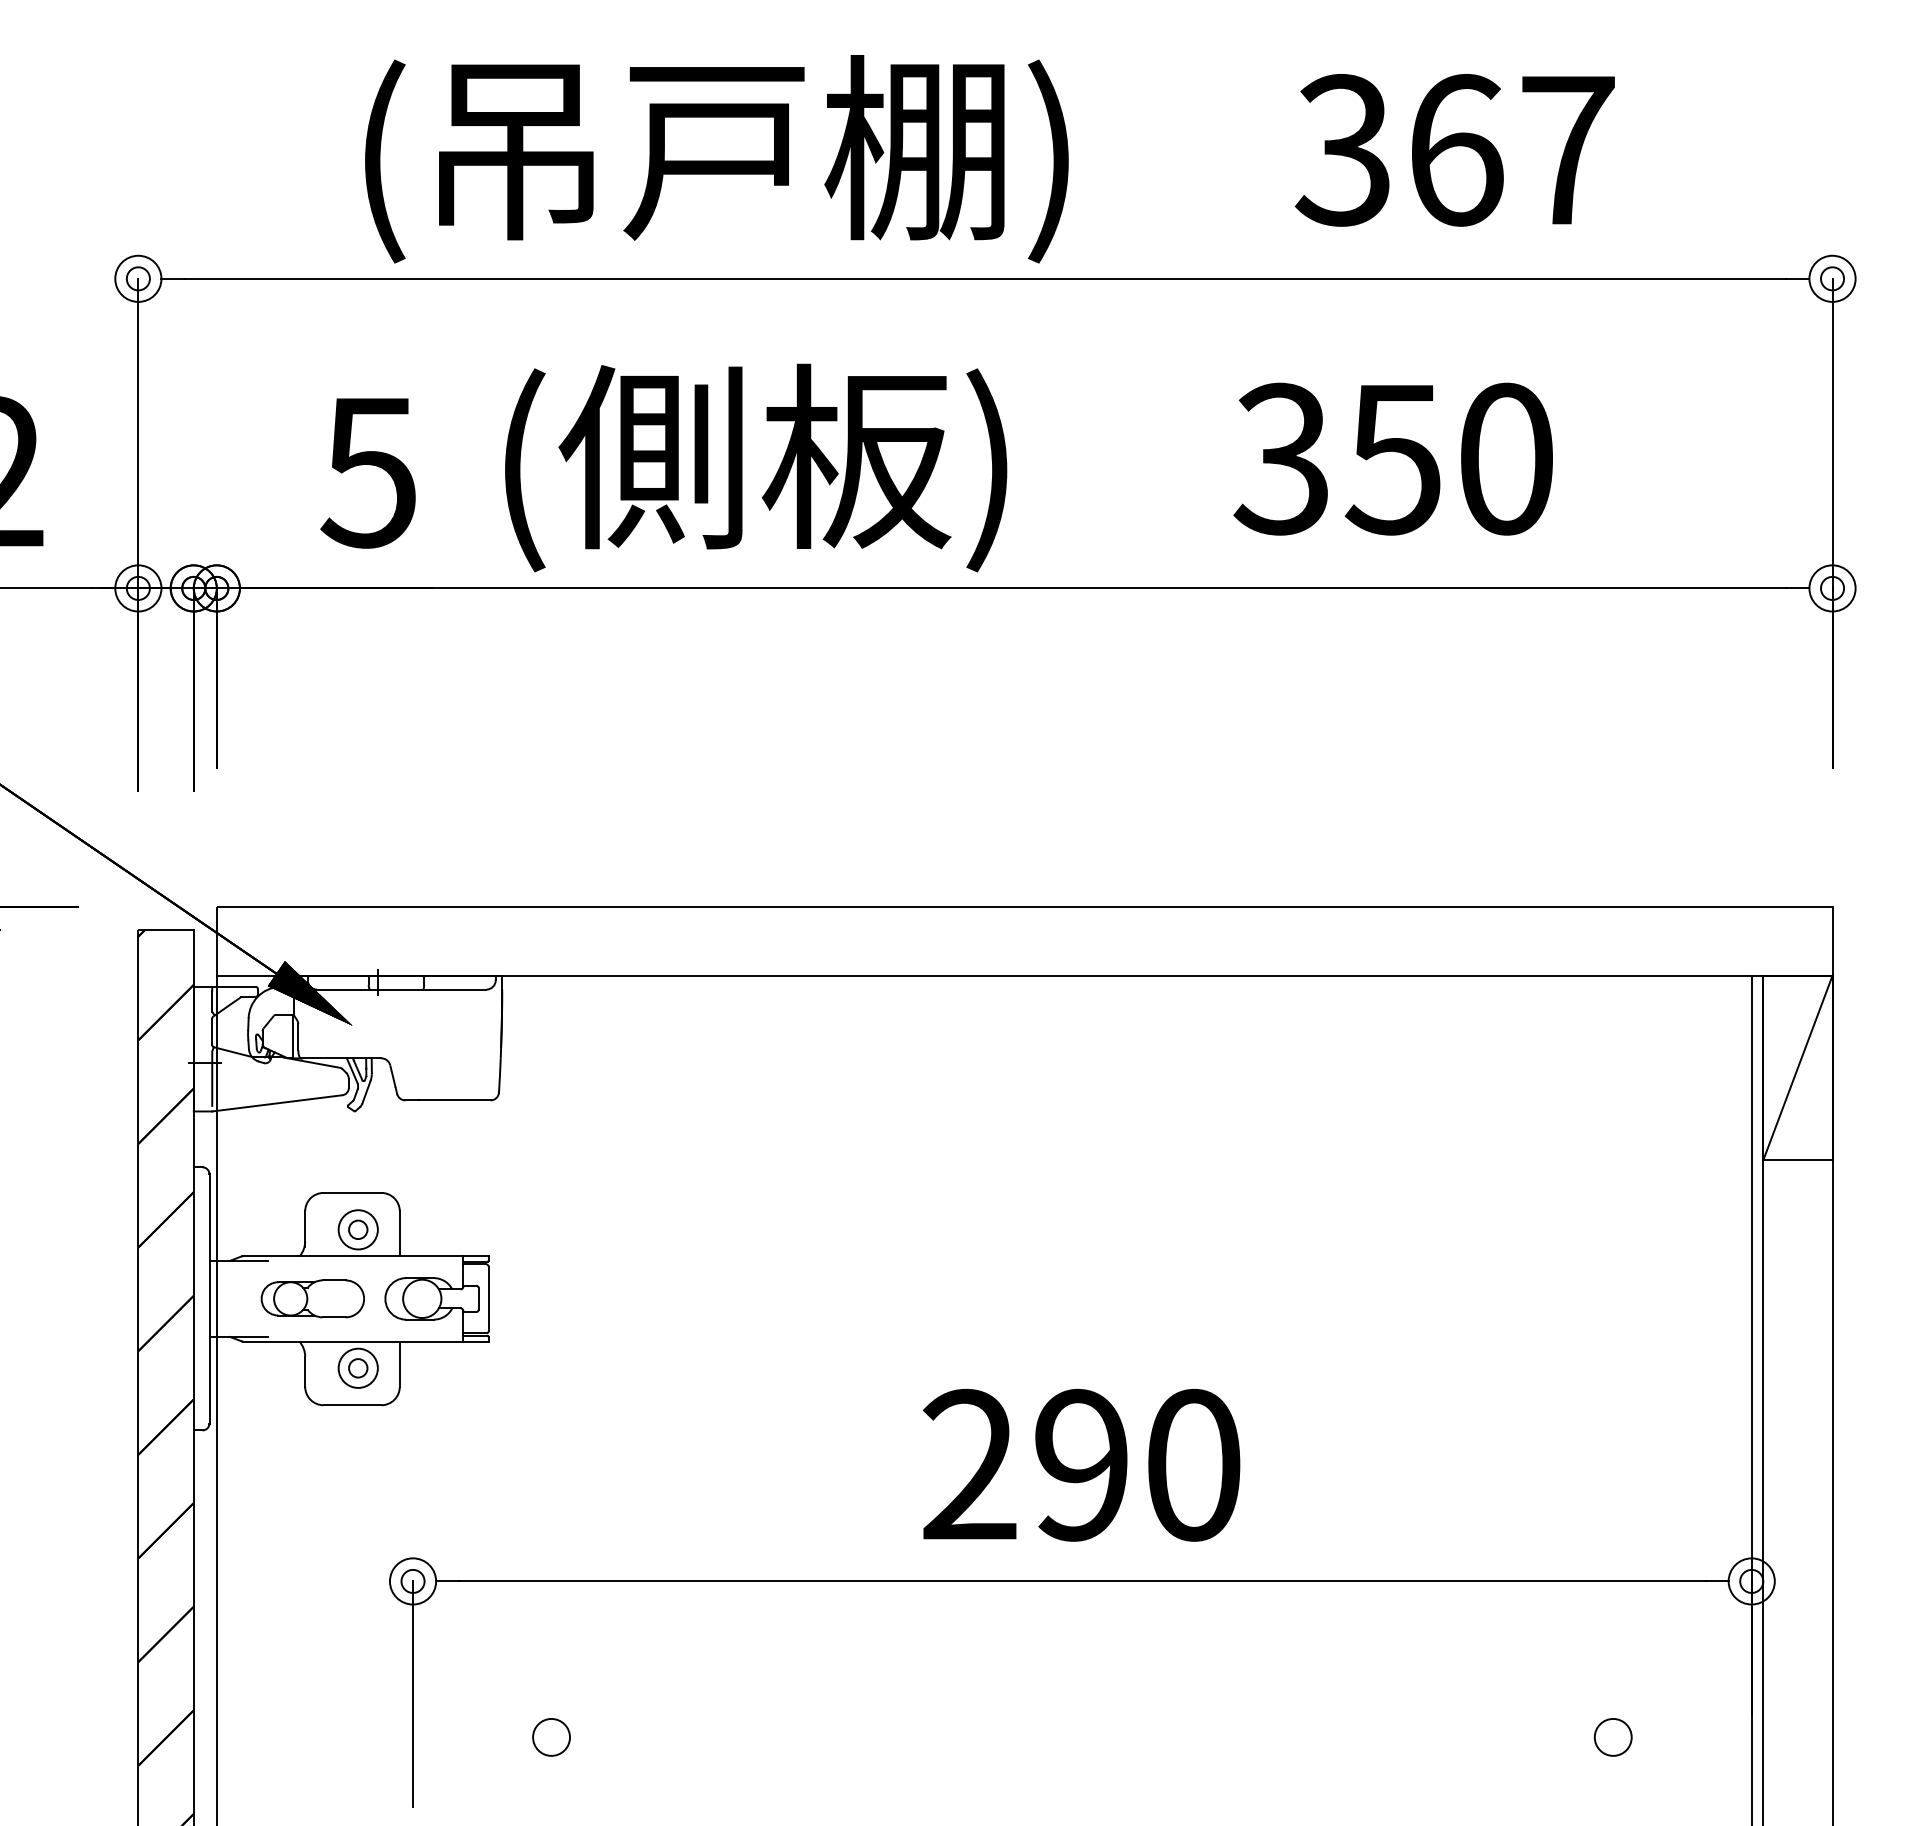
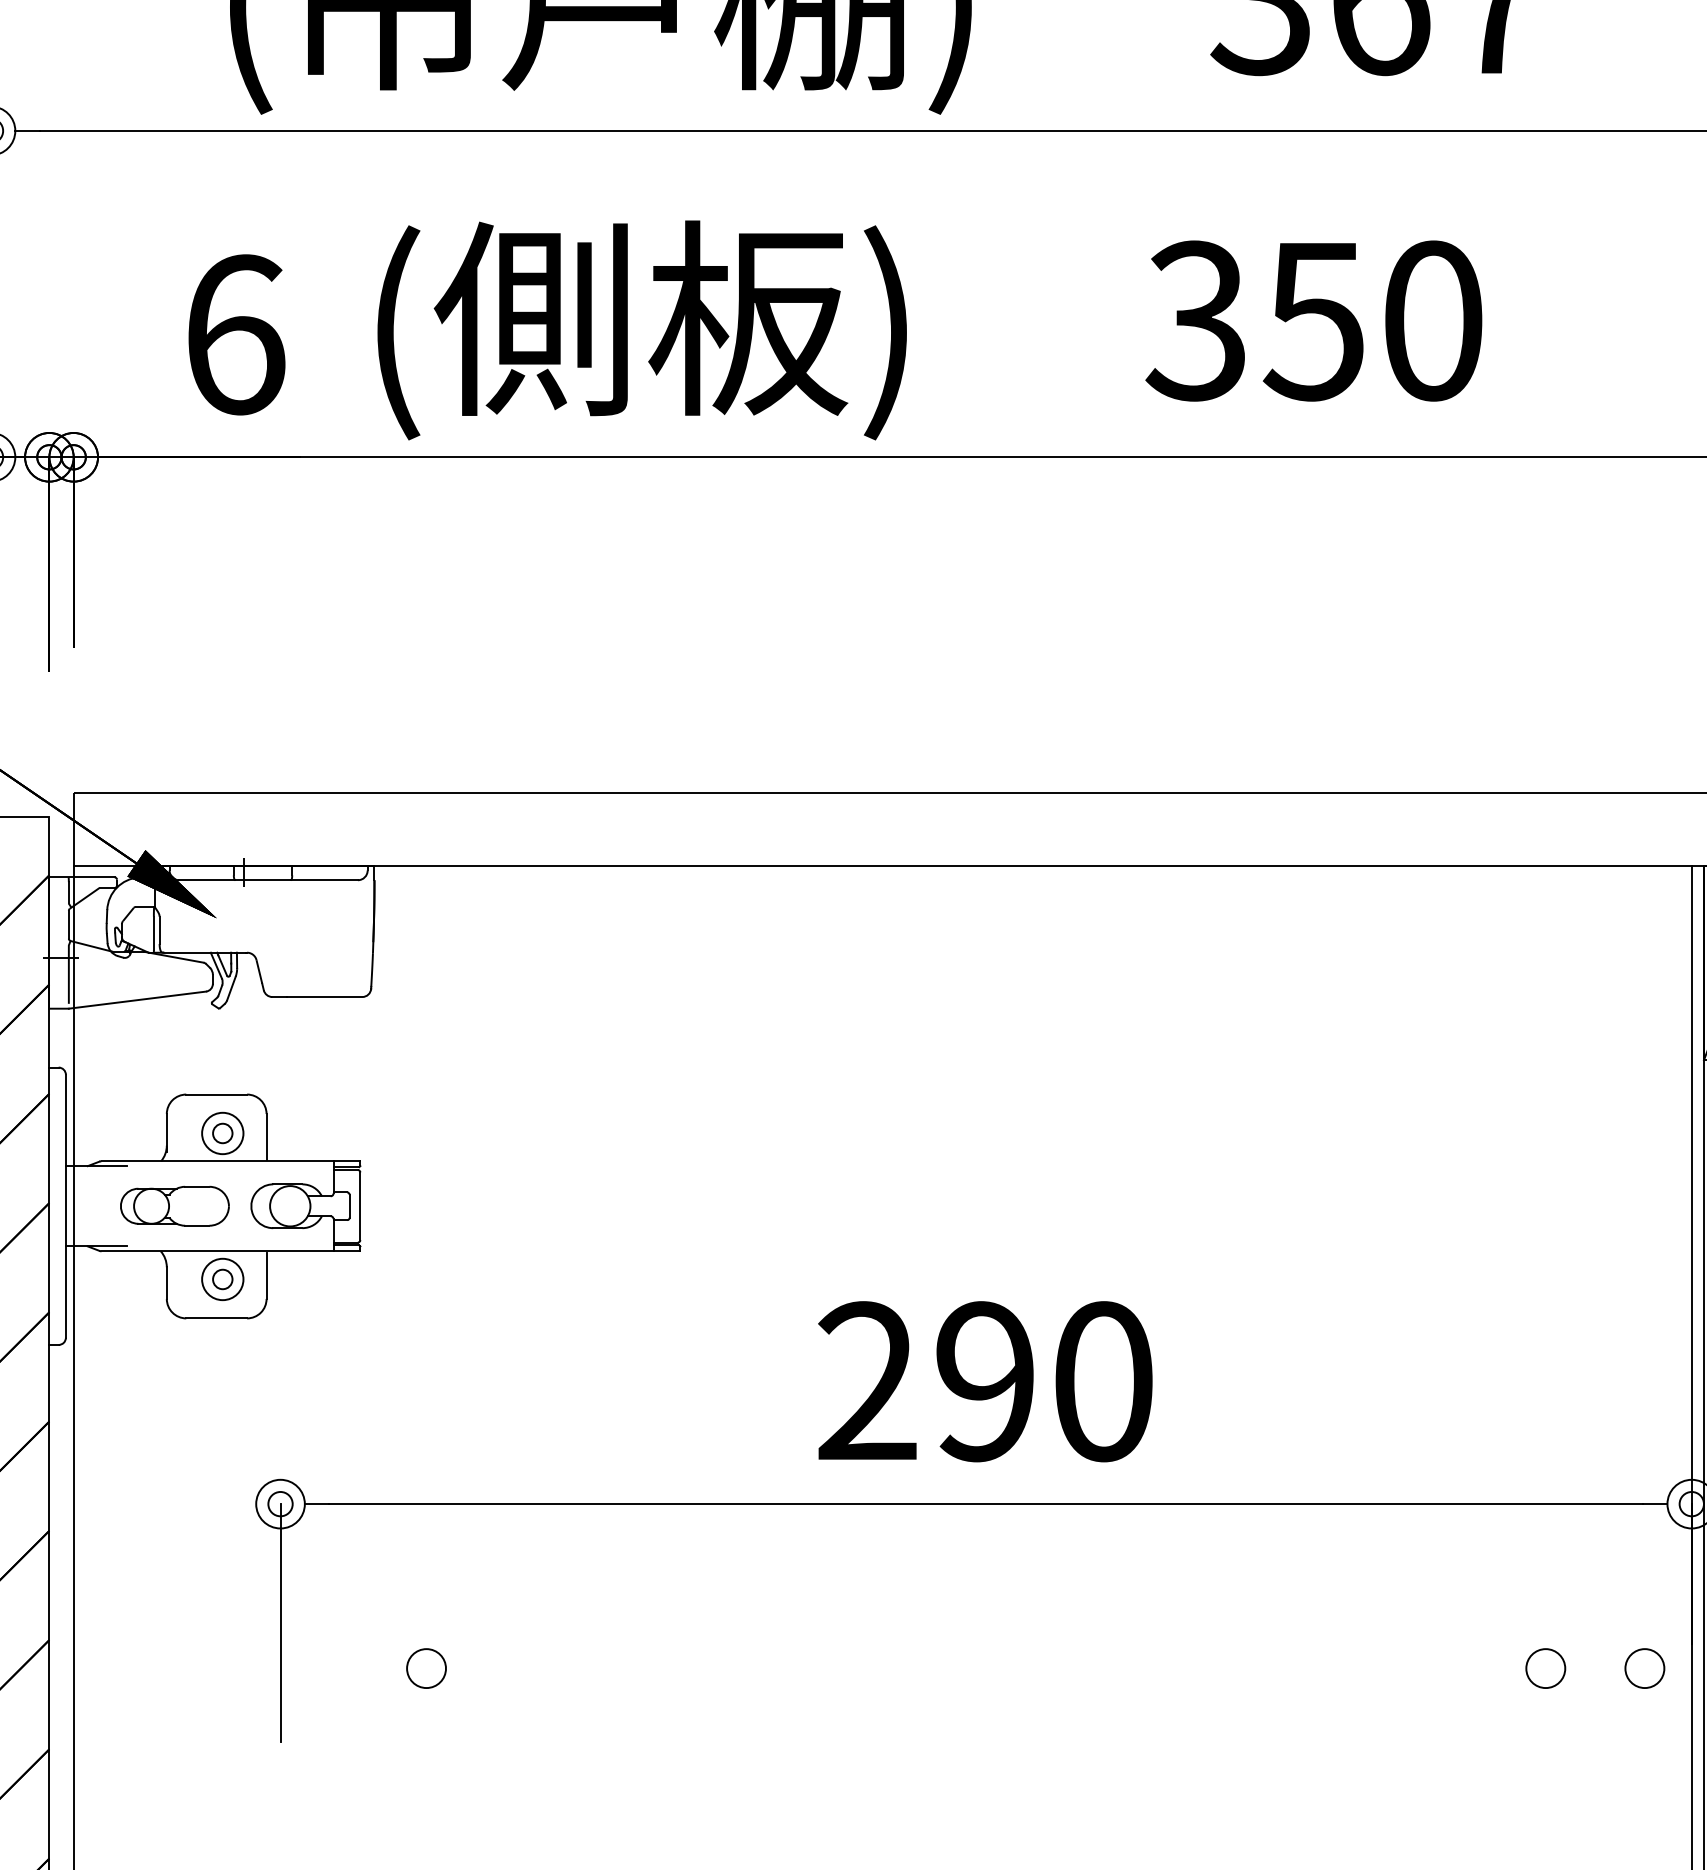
text: (368, 471) -> (233, 334), 5 -> 6
circle: (1706, 1737) -> (1644, 1668), added

